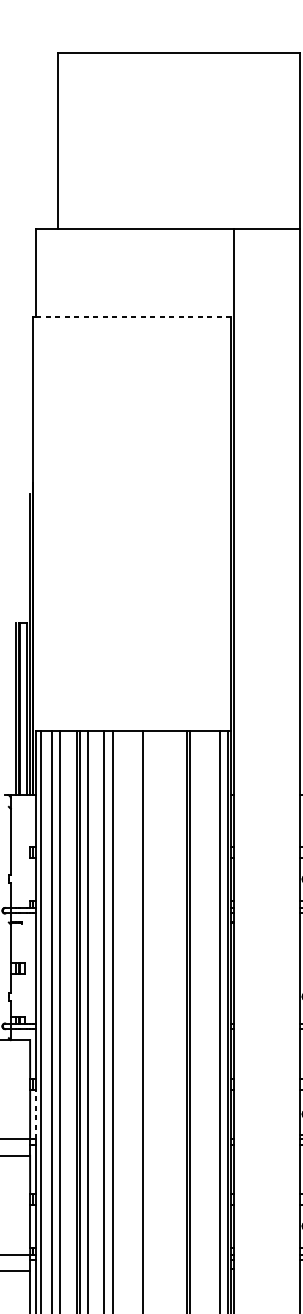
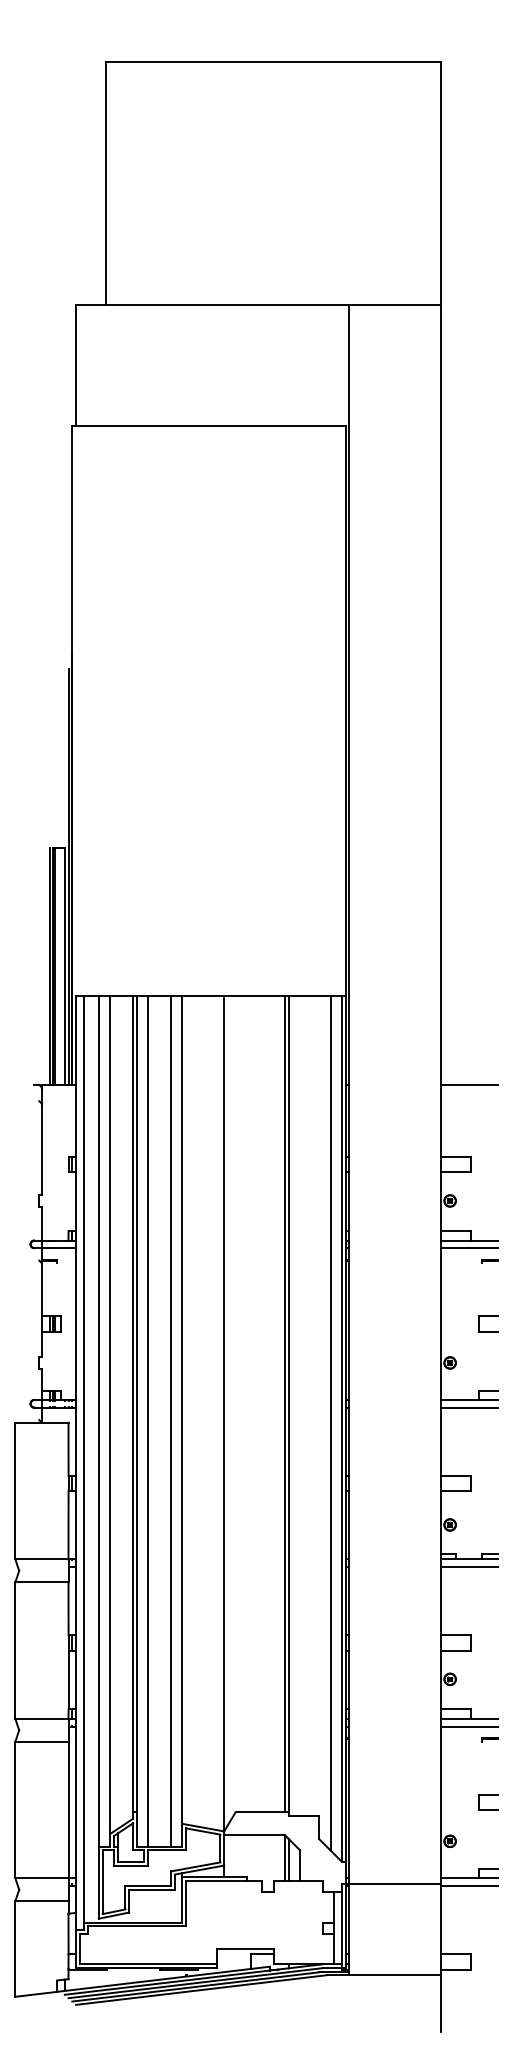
line: (133, 317) -> (210, 426), dashed -> solid
line: (35, 1113) -> (76, 1524), dashed -> solid

